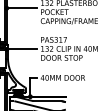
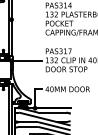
line: (21, 8) -> (26, 19), removed

